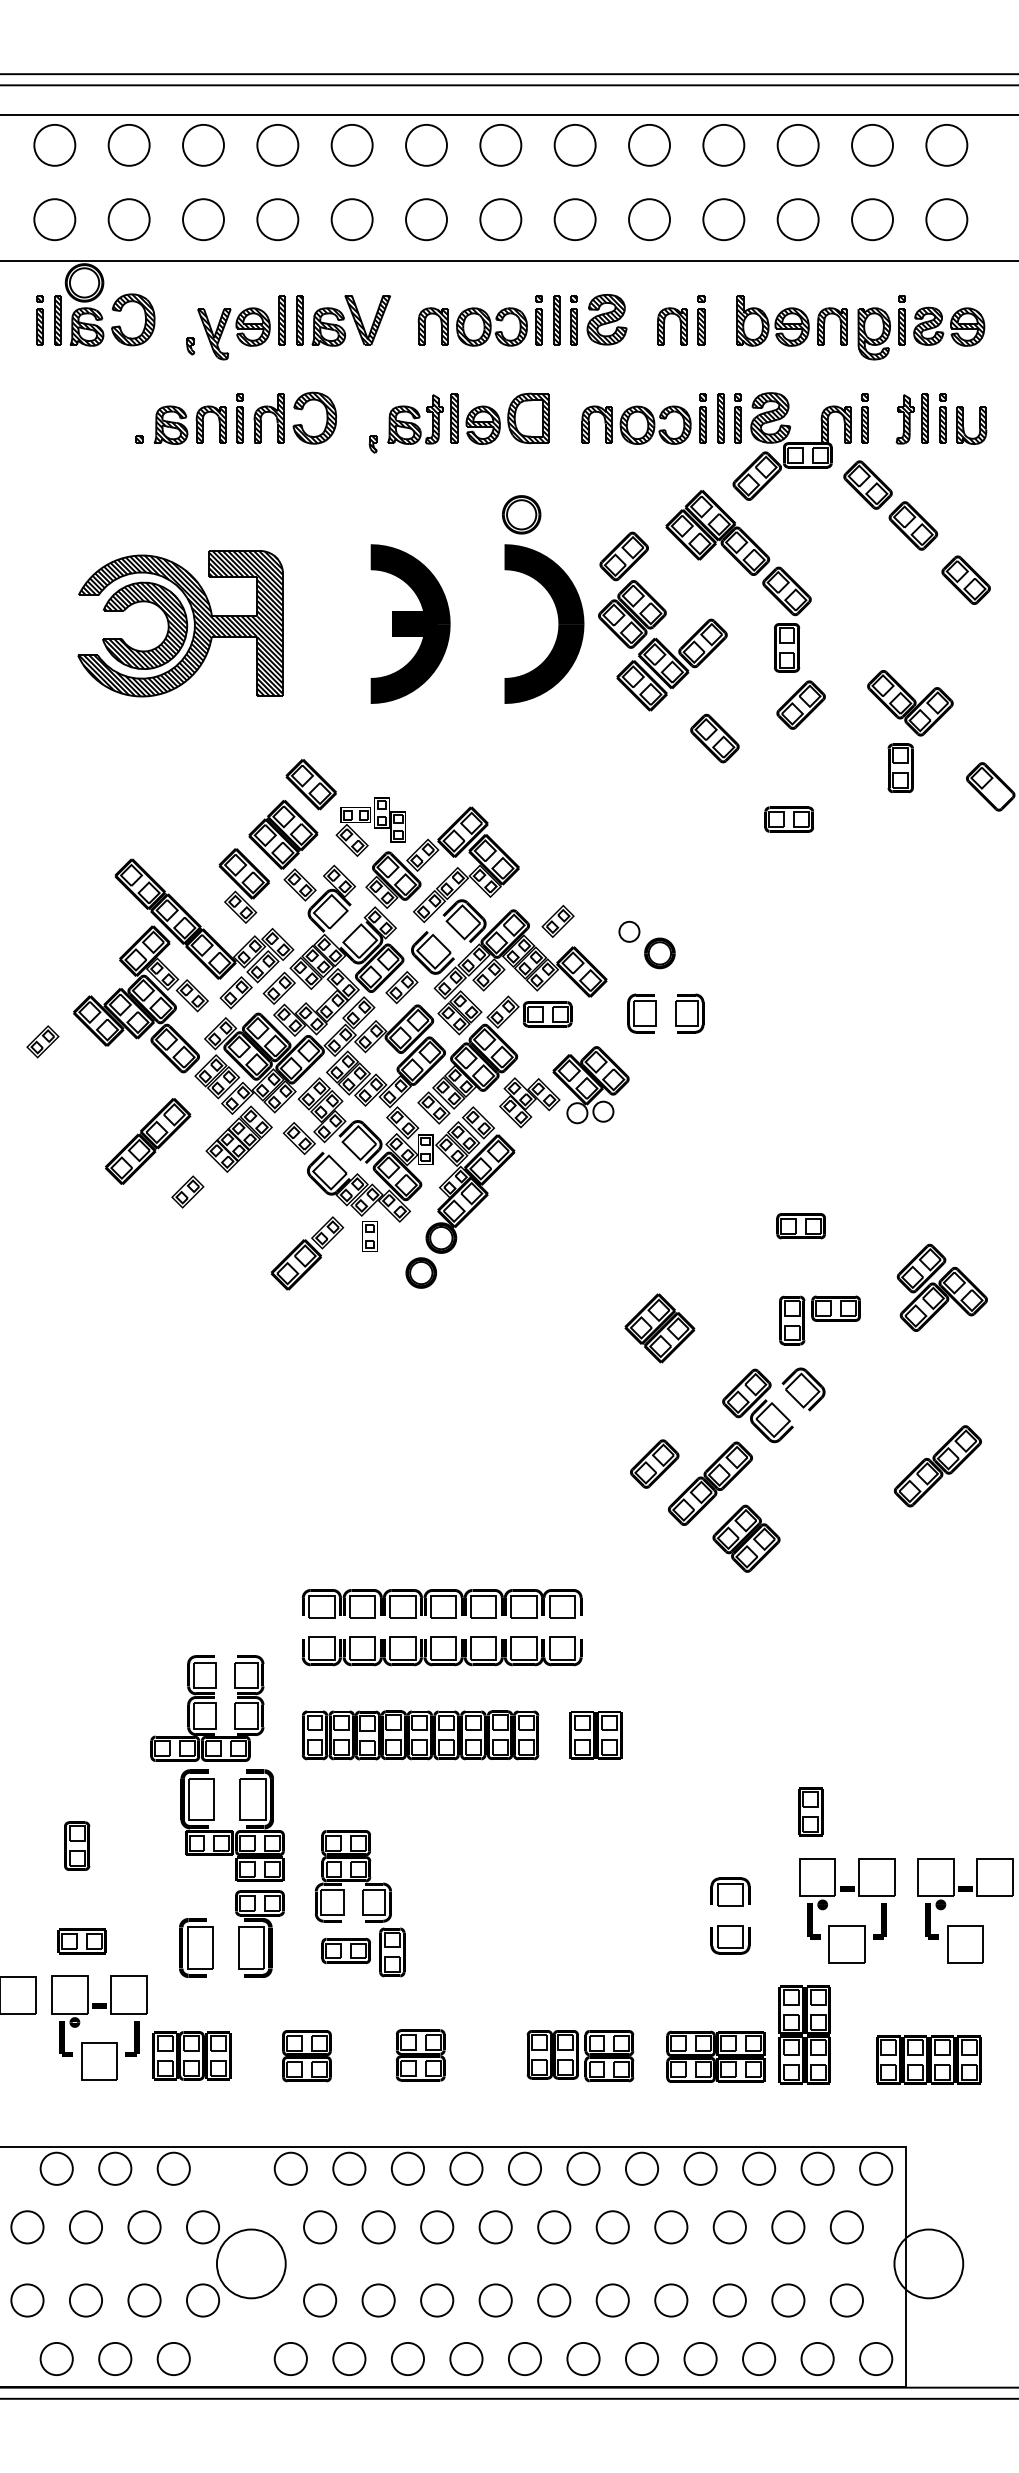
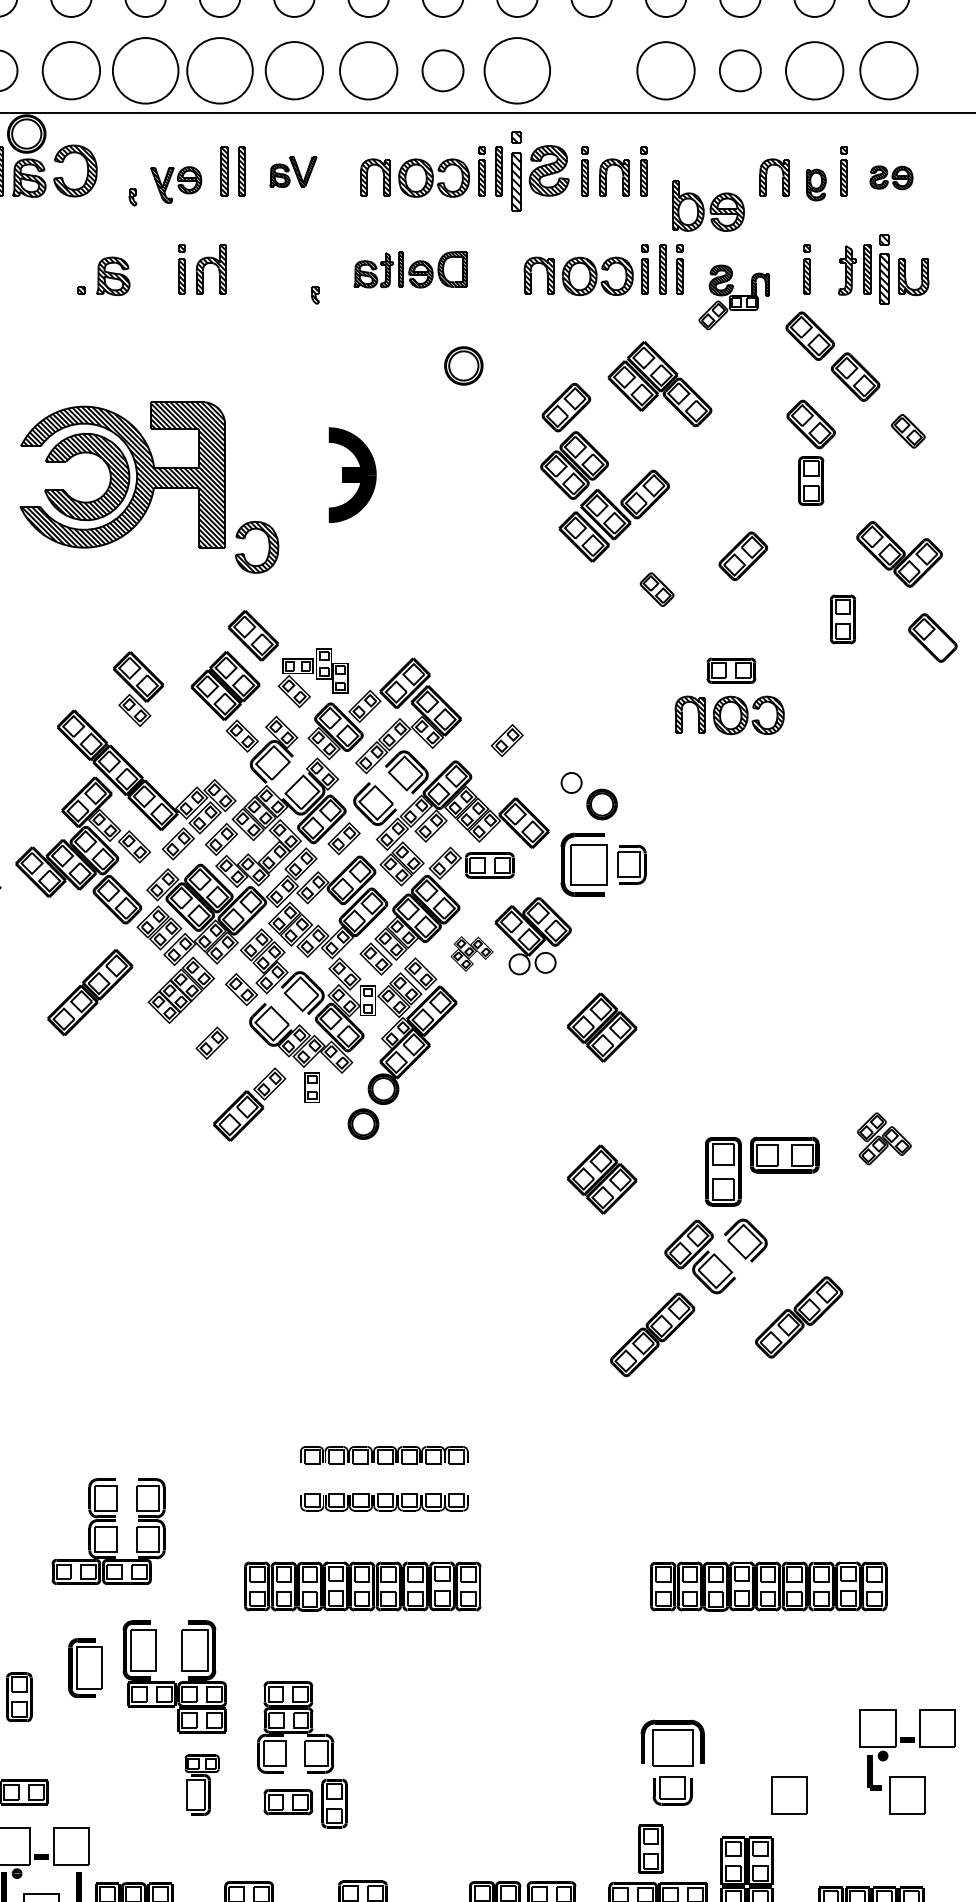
circle: (128, 219) -> (70, 70), size x1.4
circle: (203, 219) -> (145, 70), size x1.6
circle: (277, 219) -> (219, 70), size x1.6
circle: (351, 219) -> (293, 70), size x1.4
circle: (426, 219) -> (368, 70), size x1.4
circle: (574, 219) -> (516, 70), size x1.6
circle: (649, 219) -> (591, 70), removed
circle: (723, 219) -> (665, 70), size x1.4
circle: (872, 219) -> (814, 70), size x1.4
circle: (946, 219) -> (888, 70), size x1.4
part: (350, 320) -> (292, 171), size x0.6
part: (573, 320) -> (515, 171), size x1.6
part: (642, 320) -> (584, 171), added
part: (772, 320) -> (707, 205), moved
part: (949, 326) -> (891, 177), size x0.6
part: (233, 333) -> (175, 184), size x0.7
part: (873, 333) -> (815, 184), size x0.6
part: (326, 417) -> (268, 546), moved
part: (468, 418) -> (410, 269), size x0.7
part: (942, 418) -> (884, 269), size x1.4
part: (203, 424) -> (145, 275), removed
part: (791, 446) -> (733, 297), size x0.6
part: (965, 579) -> (907, 430), size x0.7
part: (786, 619) -> (810, 452), moved
part: (410, 623) -> (352, 474), size x0.6
part: (558, 623) -> (500, 474), removed
part: (910, 703) -> (899, 554), moved
part: (714, 738) -> (656, 589), size x0.7
part: (787, 863) -> (729, 714), added
part: (243, 885) -> (137, 688), moved
part: (557, 920) -> (506, 739), moved
part: (641, 1013) -> (583, 864), size x1.6
part: (529, 1102) -> (471, 953), size x0.7
part: (659, 1176) -> (601, 1027), added
part: (187, 1191) -> (211, 1042), moved
part: (800, 1226) -> (742, 1077), removed
part: (941, 1287) -> (883, 1138), size x0.6
part: (819, 1320) -> (761, 1171), size x1.4
part: (654, 1463) -> (596, 1314), removed
part: (937, 1466) -> (798, 1317), moved
part: (746, 1538) -> (688, 1389), removed
part: (441, 1603) -> (383, 1454), size x0.6
part: (442, 1651) -> (384, 1502), size x0.6
part: (207, 1708) -> (108, 1531), moved
part: (595, 1735) -> (537, 1586), removed
part: (826, 1735) -> (768, 1586), added
part: (810, 1811) -> (650, 1848), moved
part: (730, 1891) -> (672, 1742), size x1.6
part: (847, 1891) -> (789, 1742), removed
part: (259, 1933) -> (201, 1784), size x0.7
part: (196, 1947) -> (85, 1667), moved

